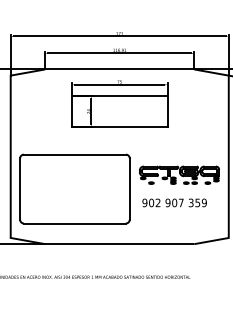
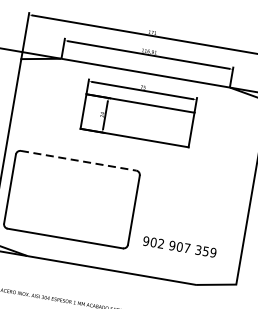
line: (75, 154) -> (79, 160), solid -> dashed
part: (179, 174) -> (192, 203), removed
text: (174, 202) -> (179, 246), moved

